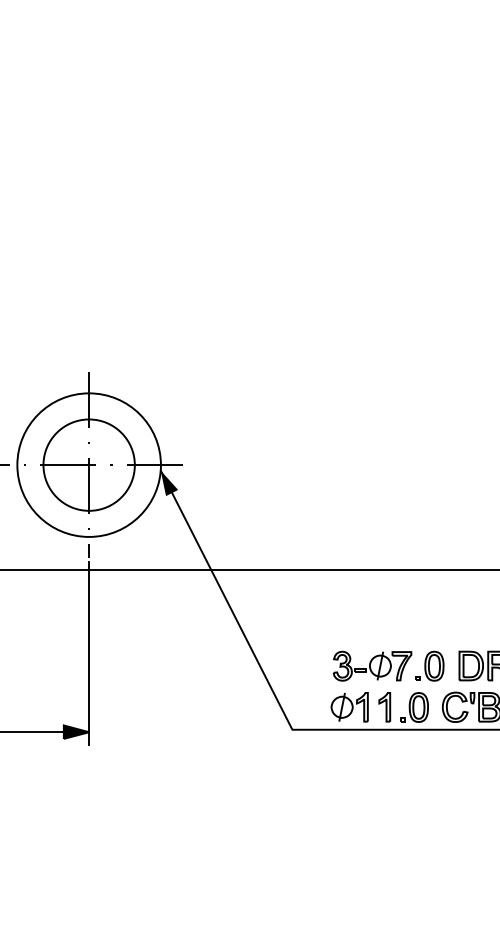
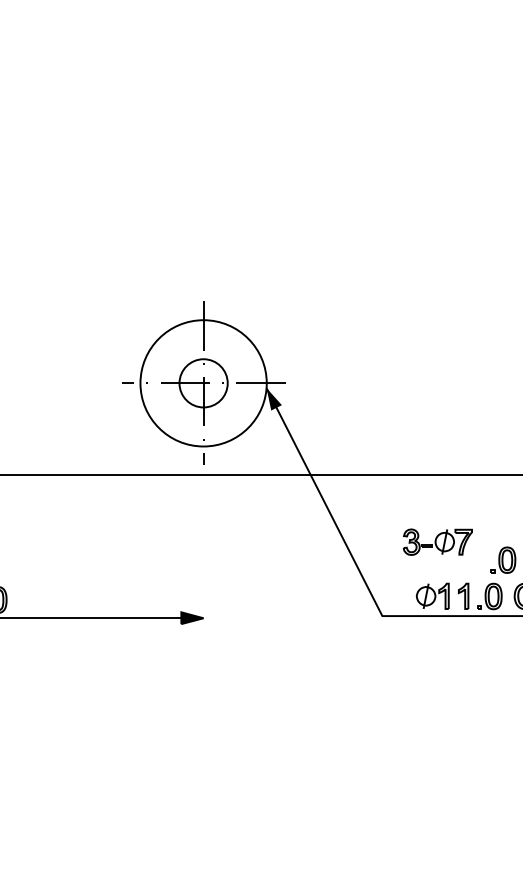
circle: (89, 465) -> (203, 383), size x0.6
line: (89, 652) -> (203, 548), removed
part: (372, 665) -> (437, 541), moved

